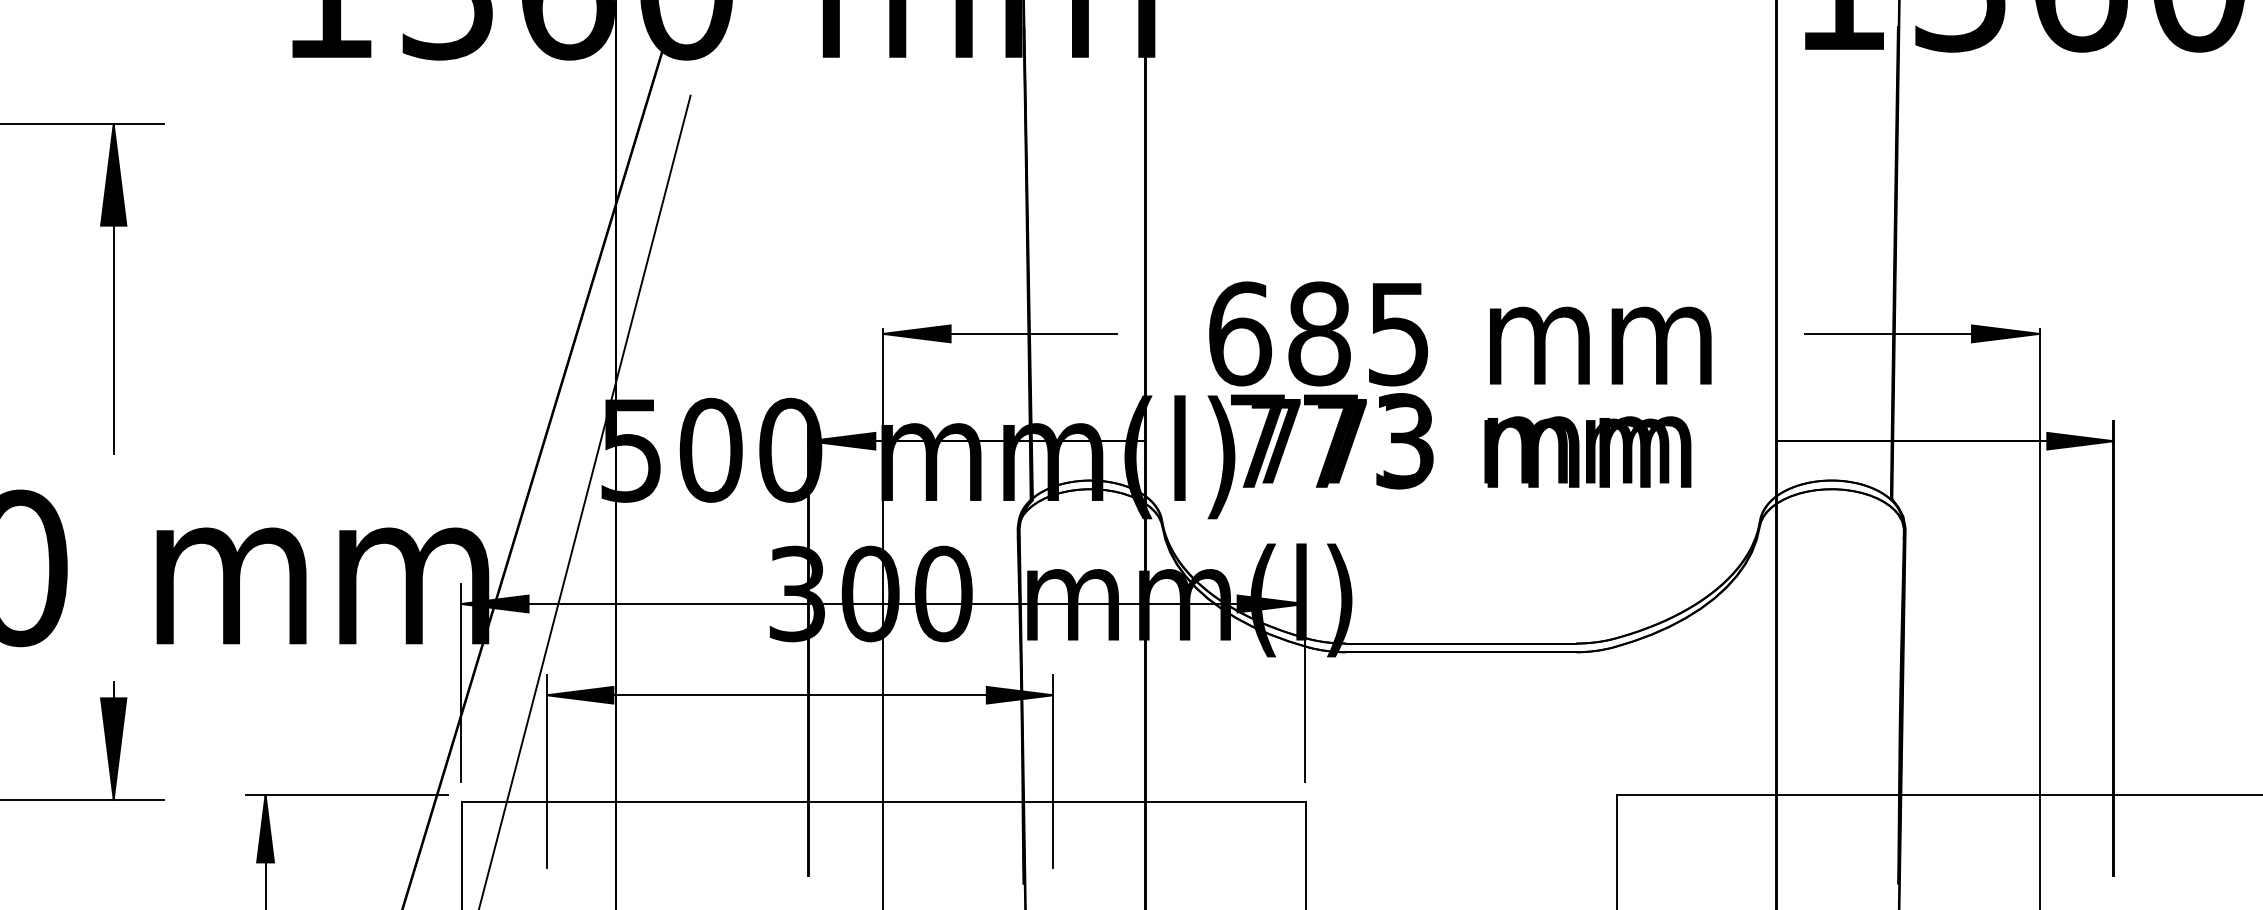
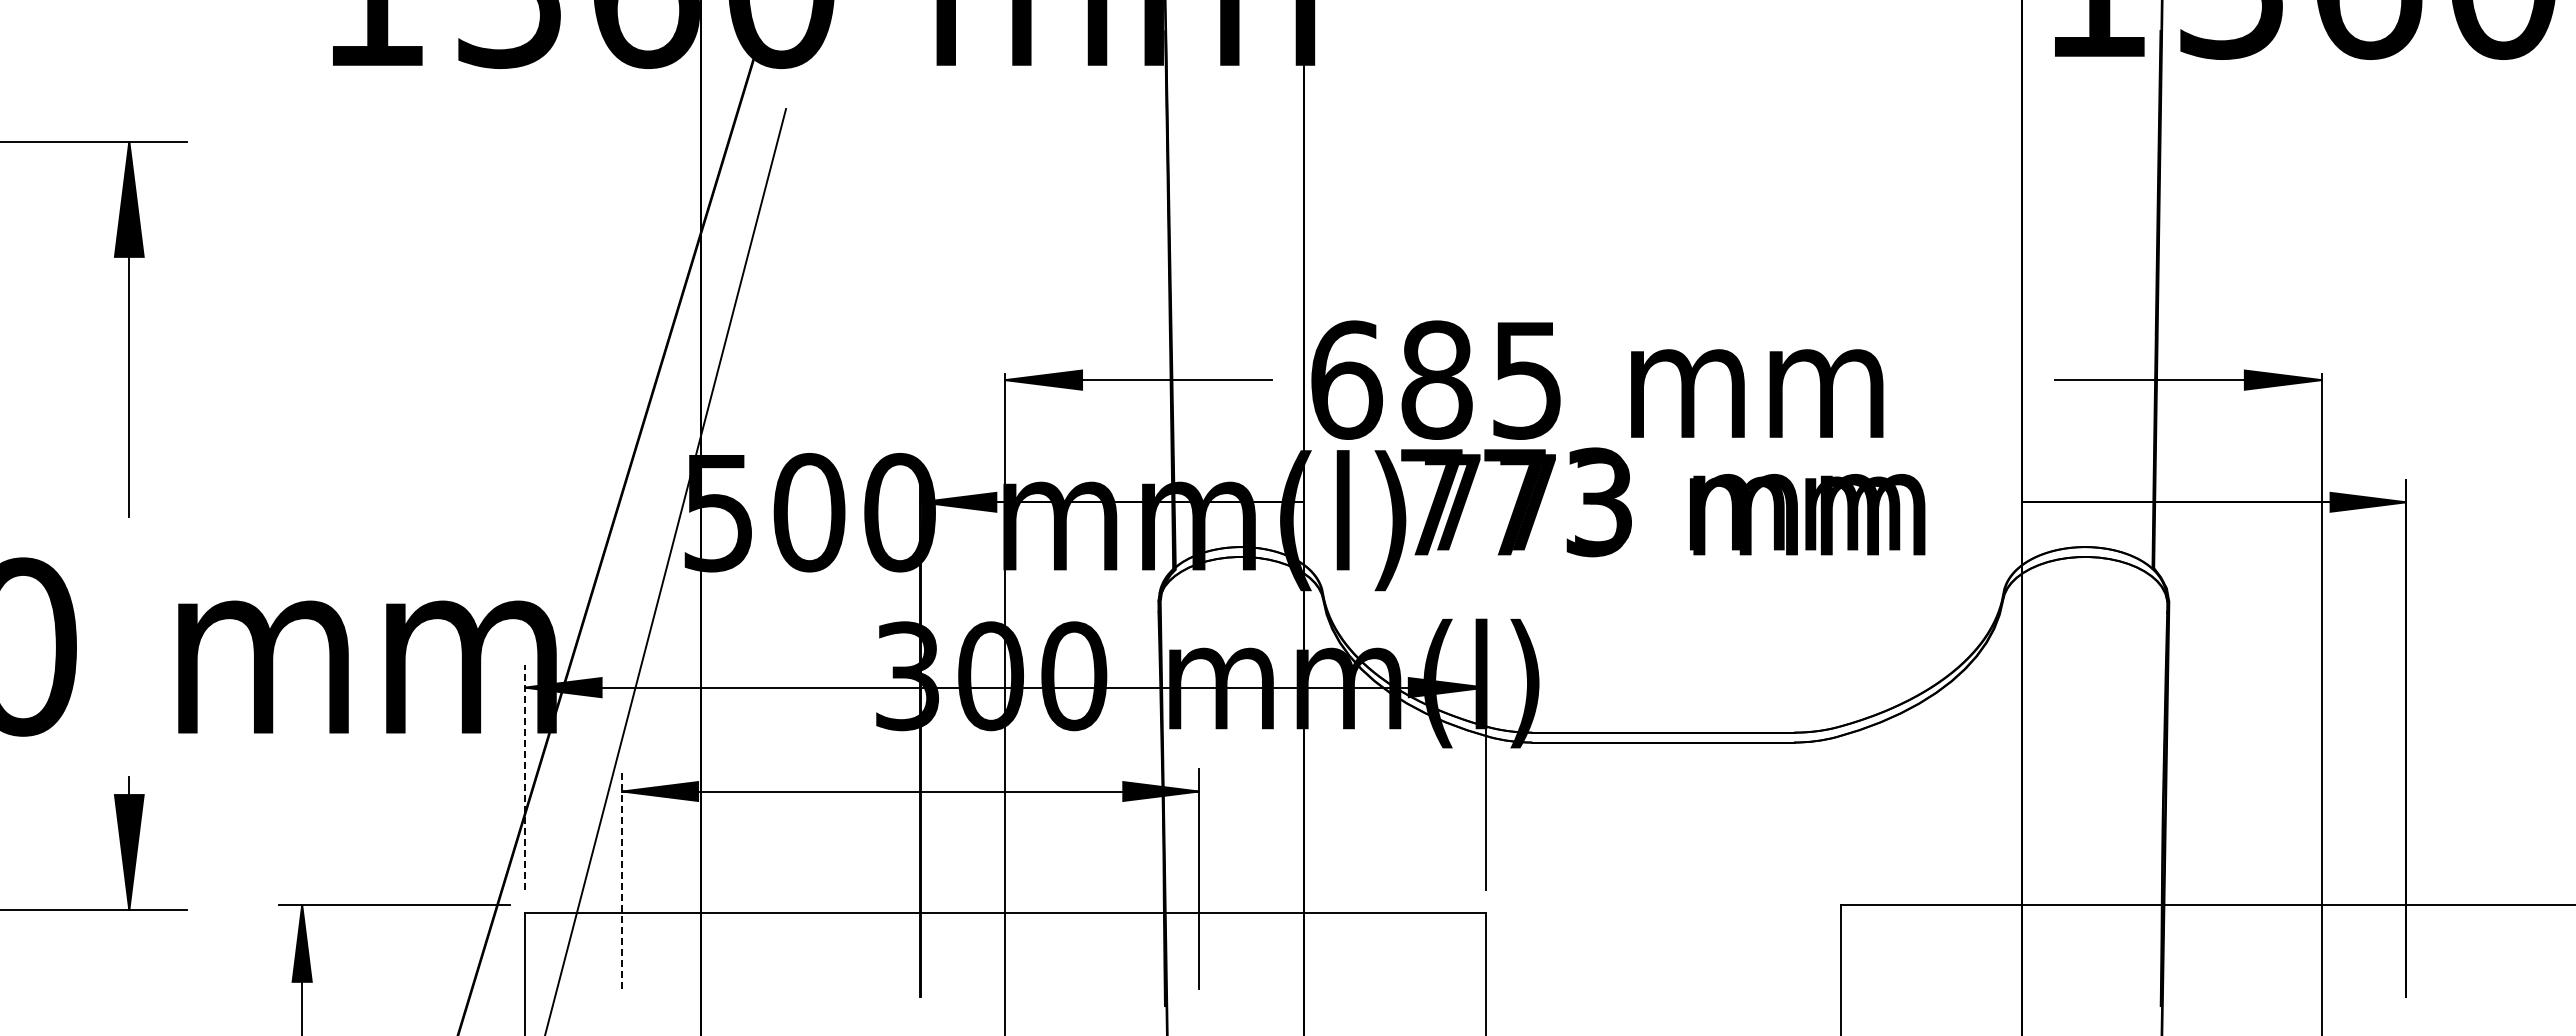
text: (1460, 333) -> (1597, 379), moved
line: (460, 682) -> (524, 776), solid -> dashed
line: (546, 771) -> (622, 878), solid -> dashed

